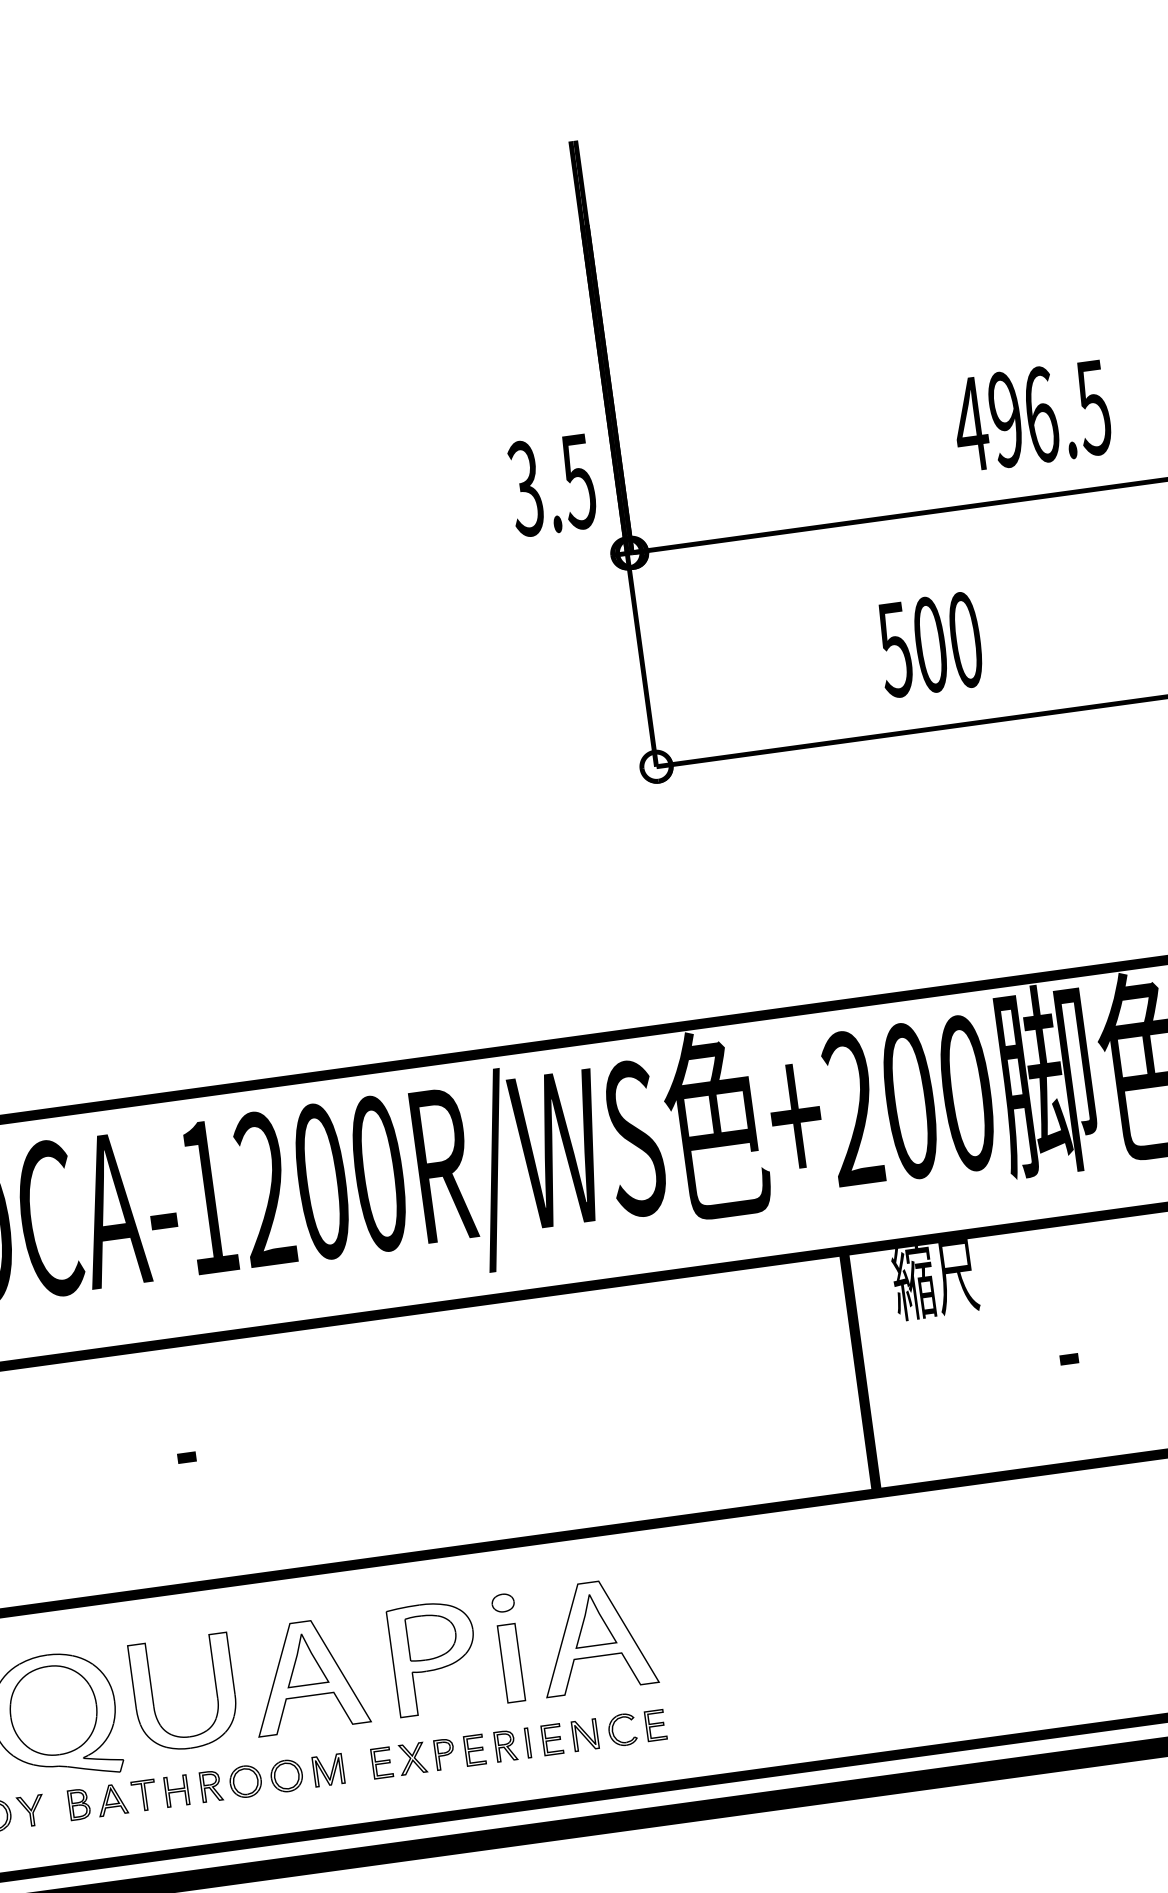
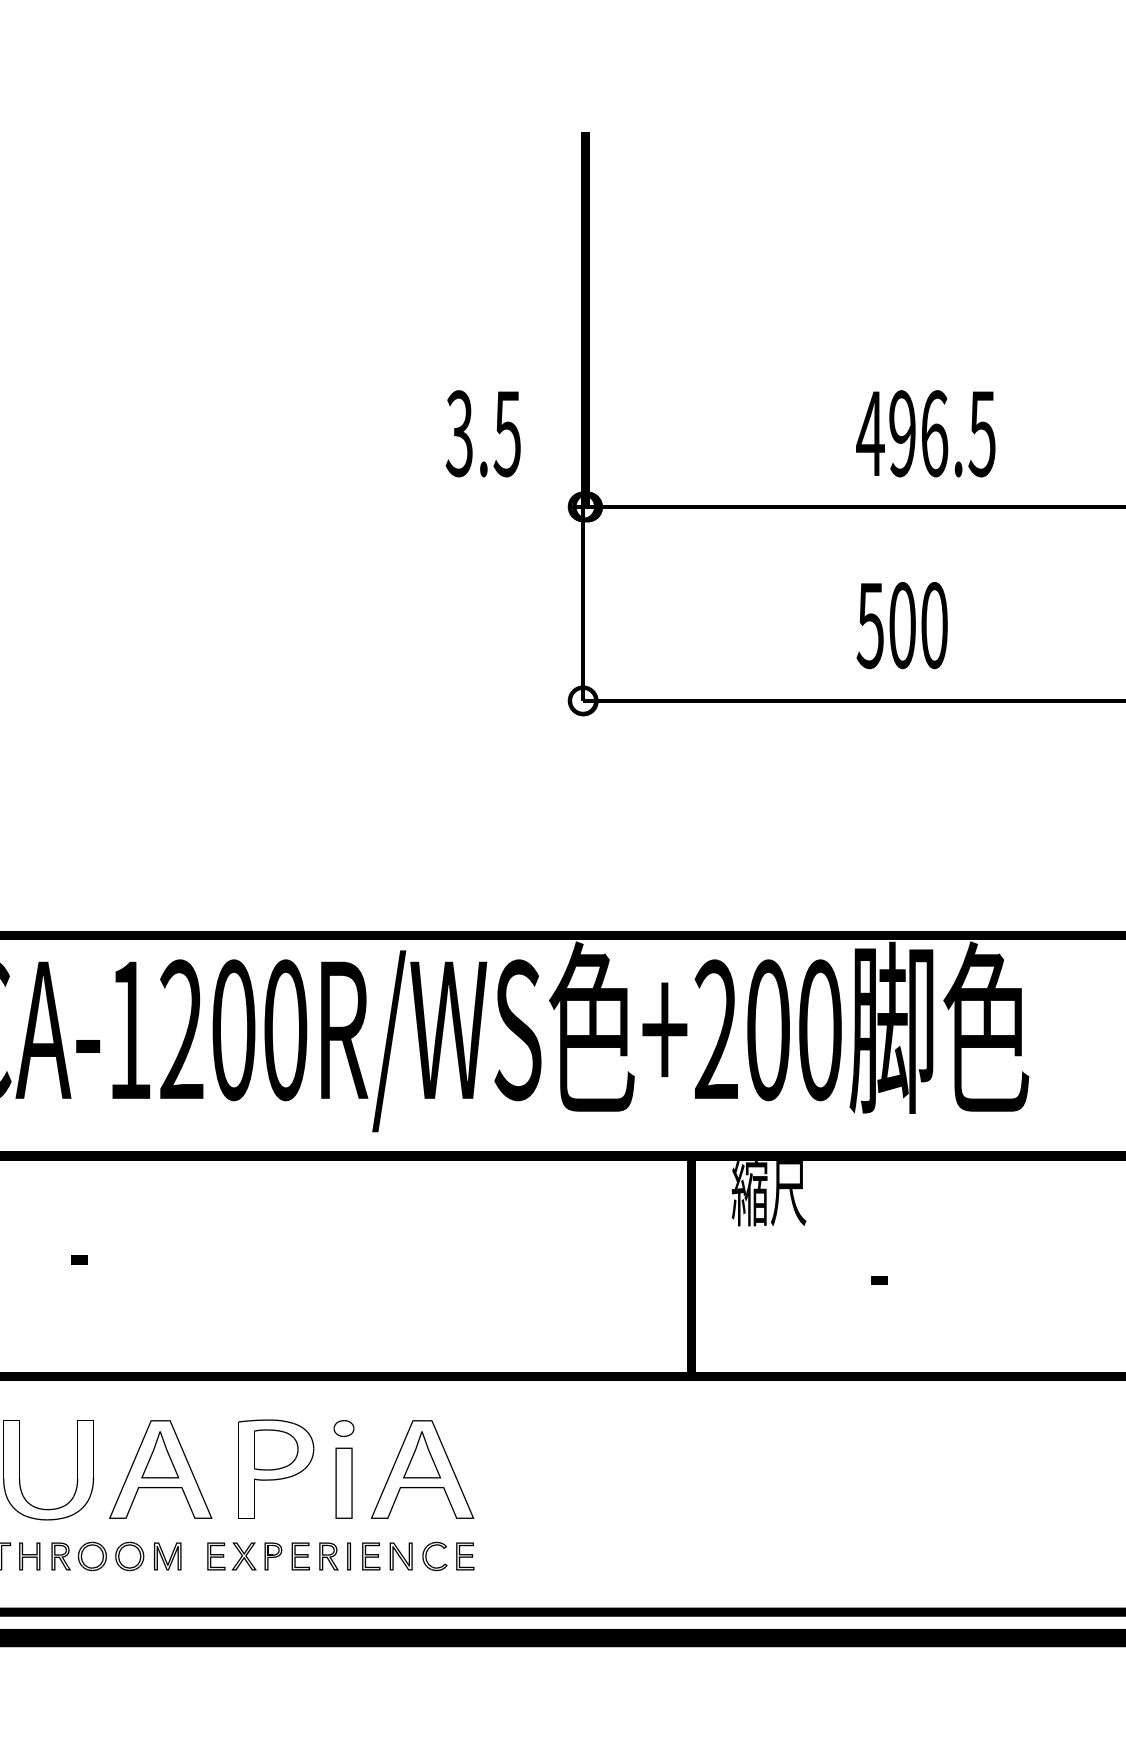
text: (1031, 415) -> (925, 433), moved
text: (551, 485) -> (482, 433), moved
text: (929, 644) -> (901, 625), moved

